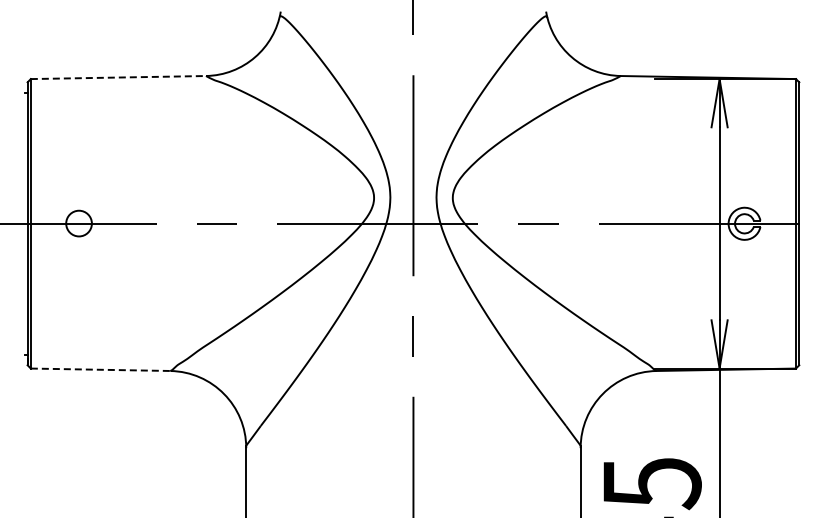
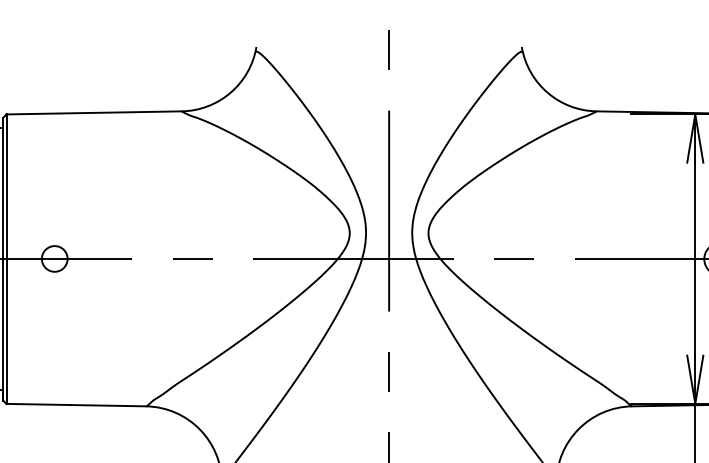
line: (118, 77) -> (94, 112), dashed -> solid
line: (100, 369) -> (76, 404), dashed -> solid

